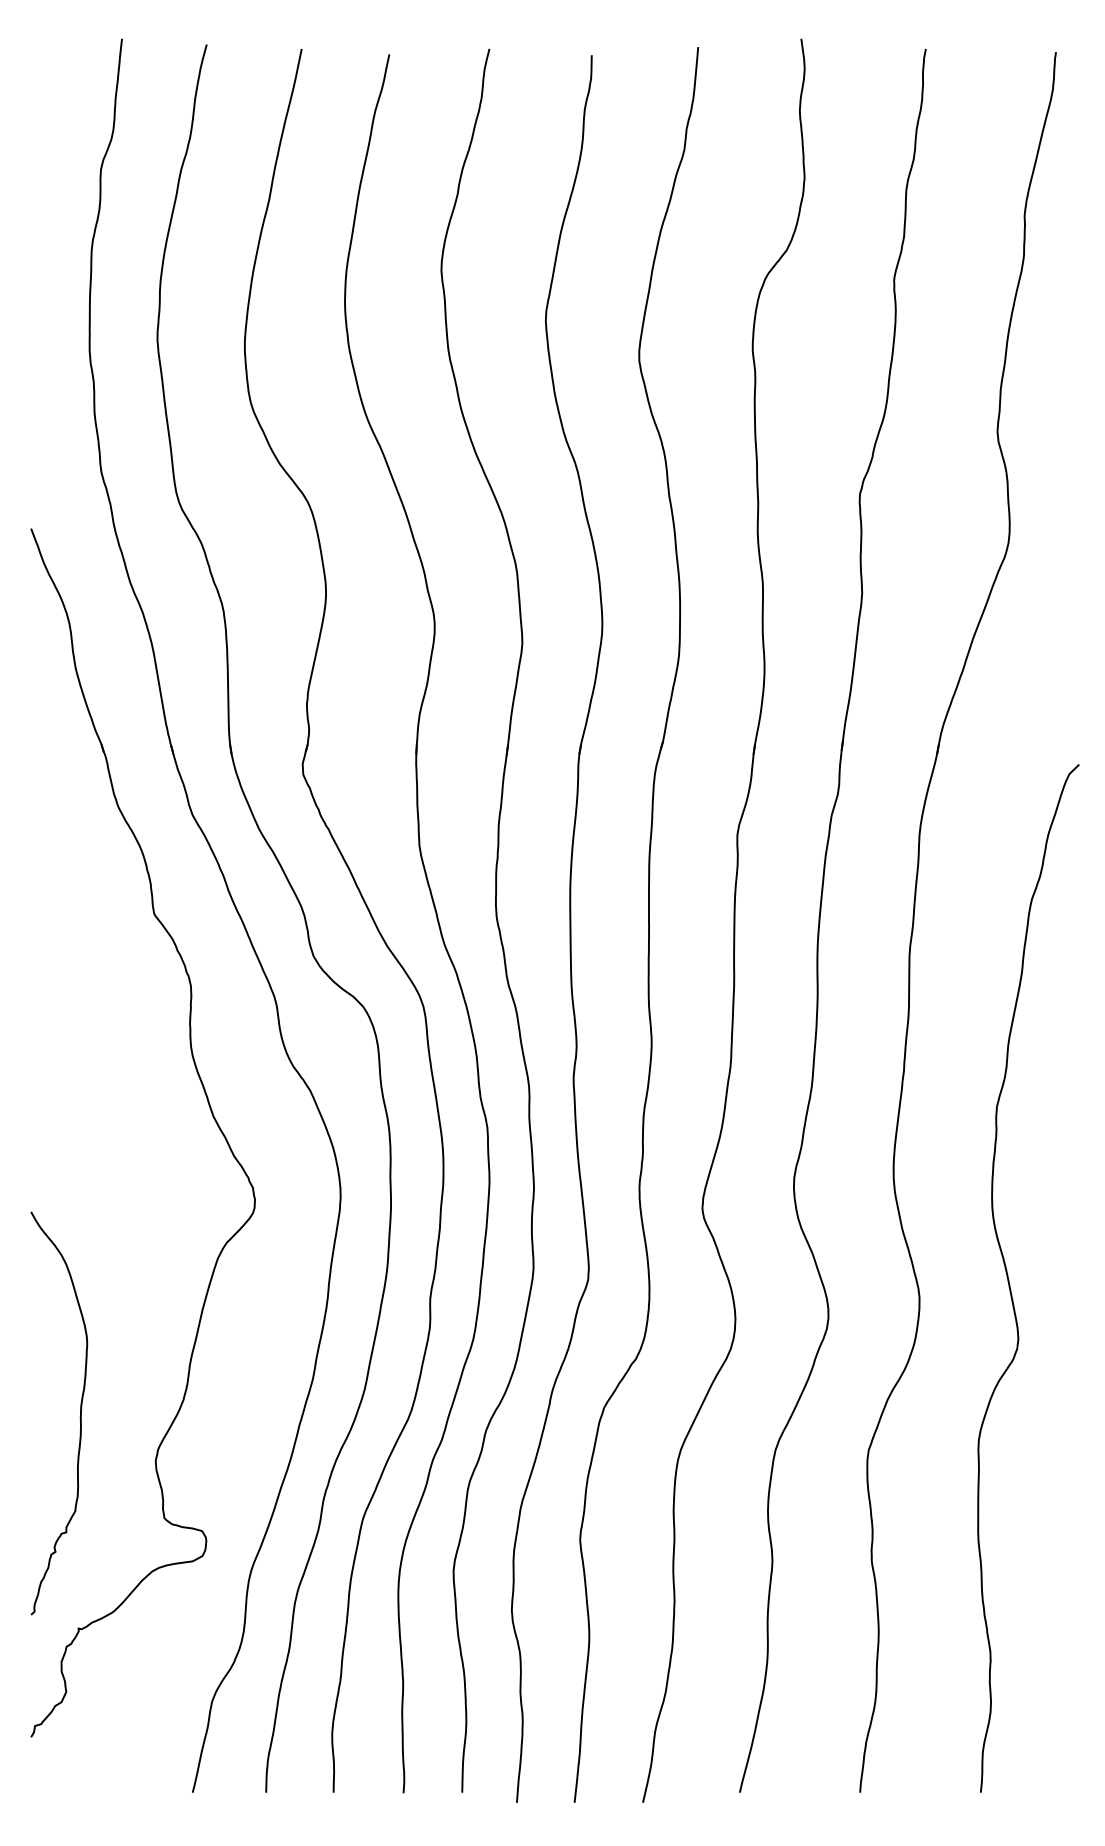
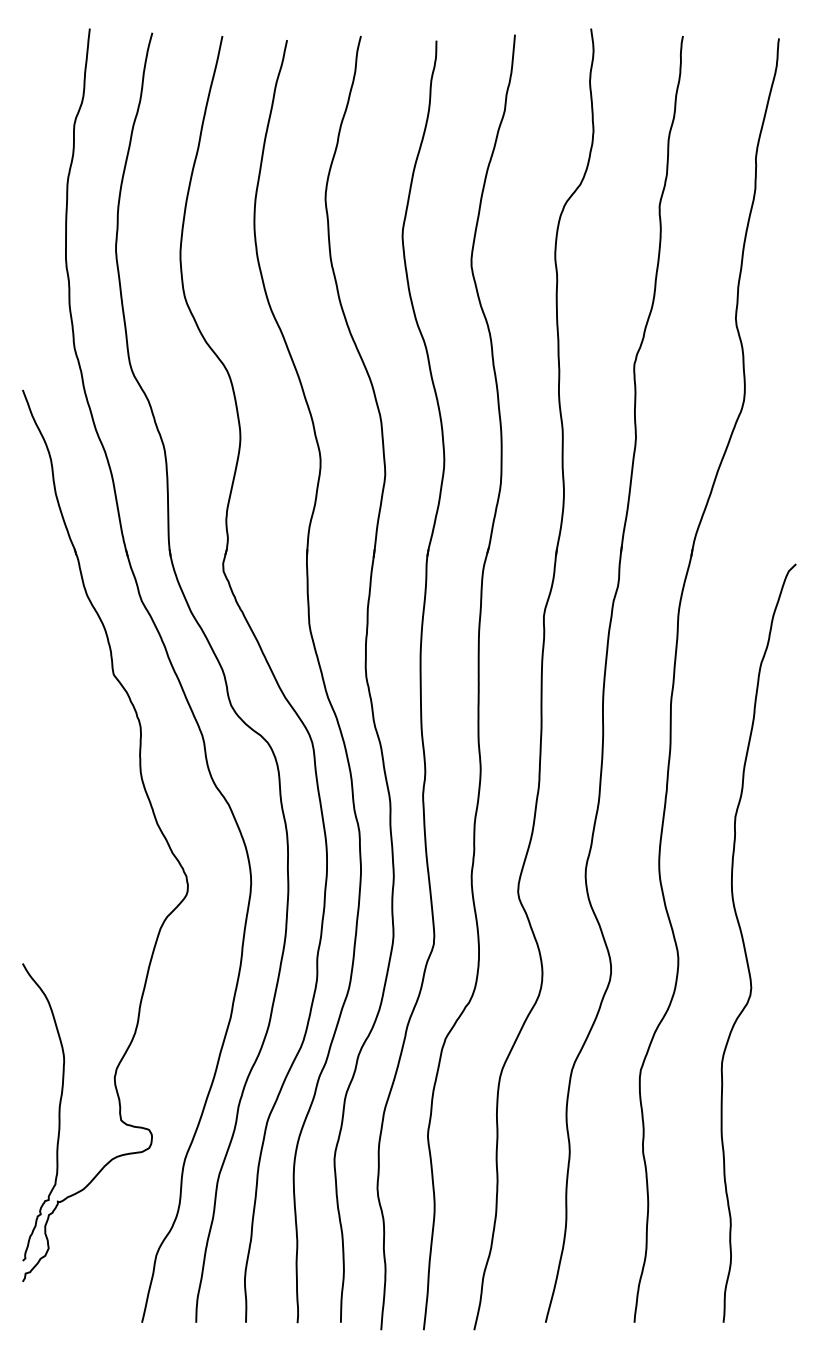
curve: (79, 1417) -> (58, 1115), moved

